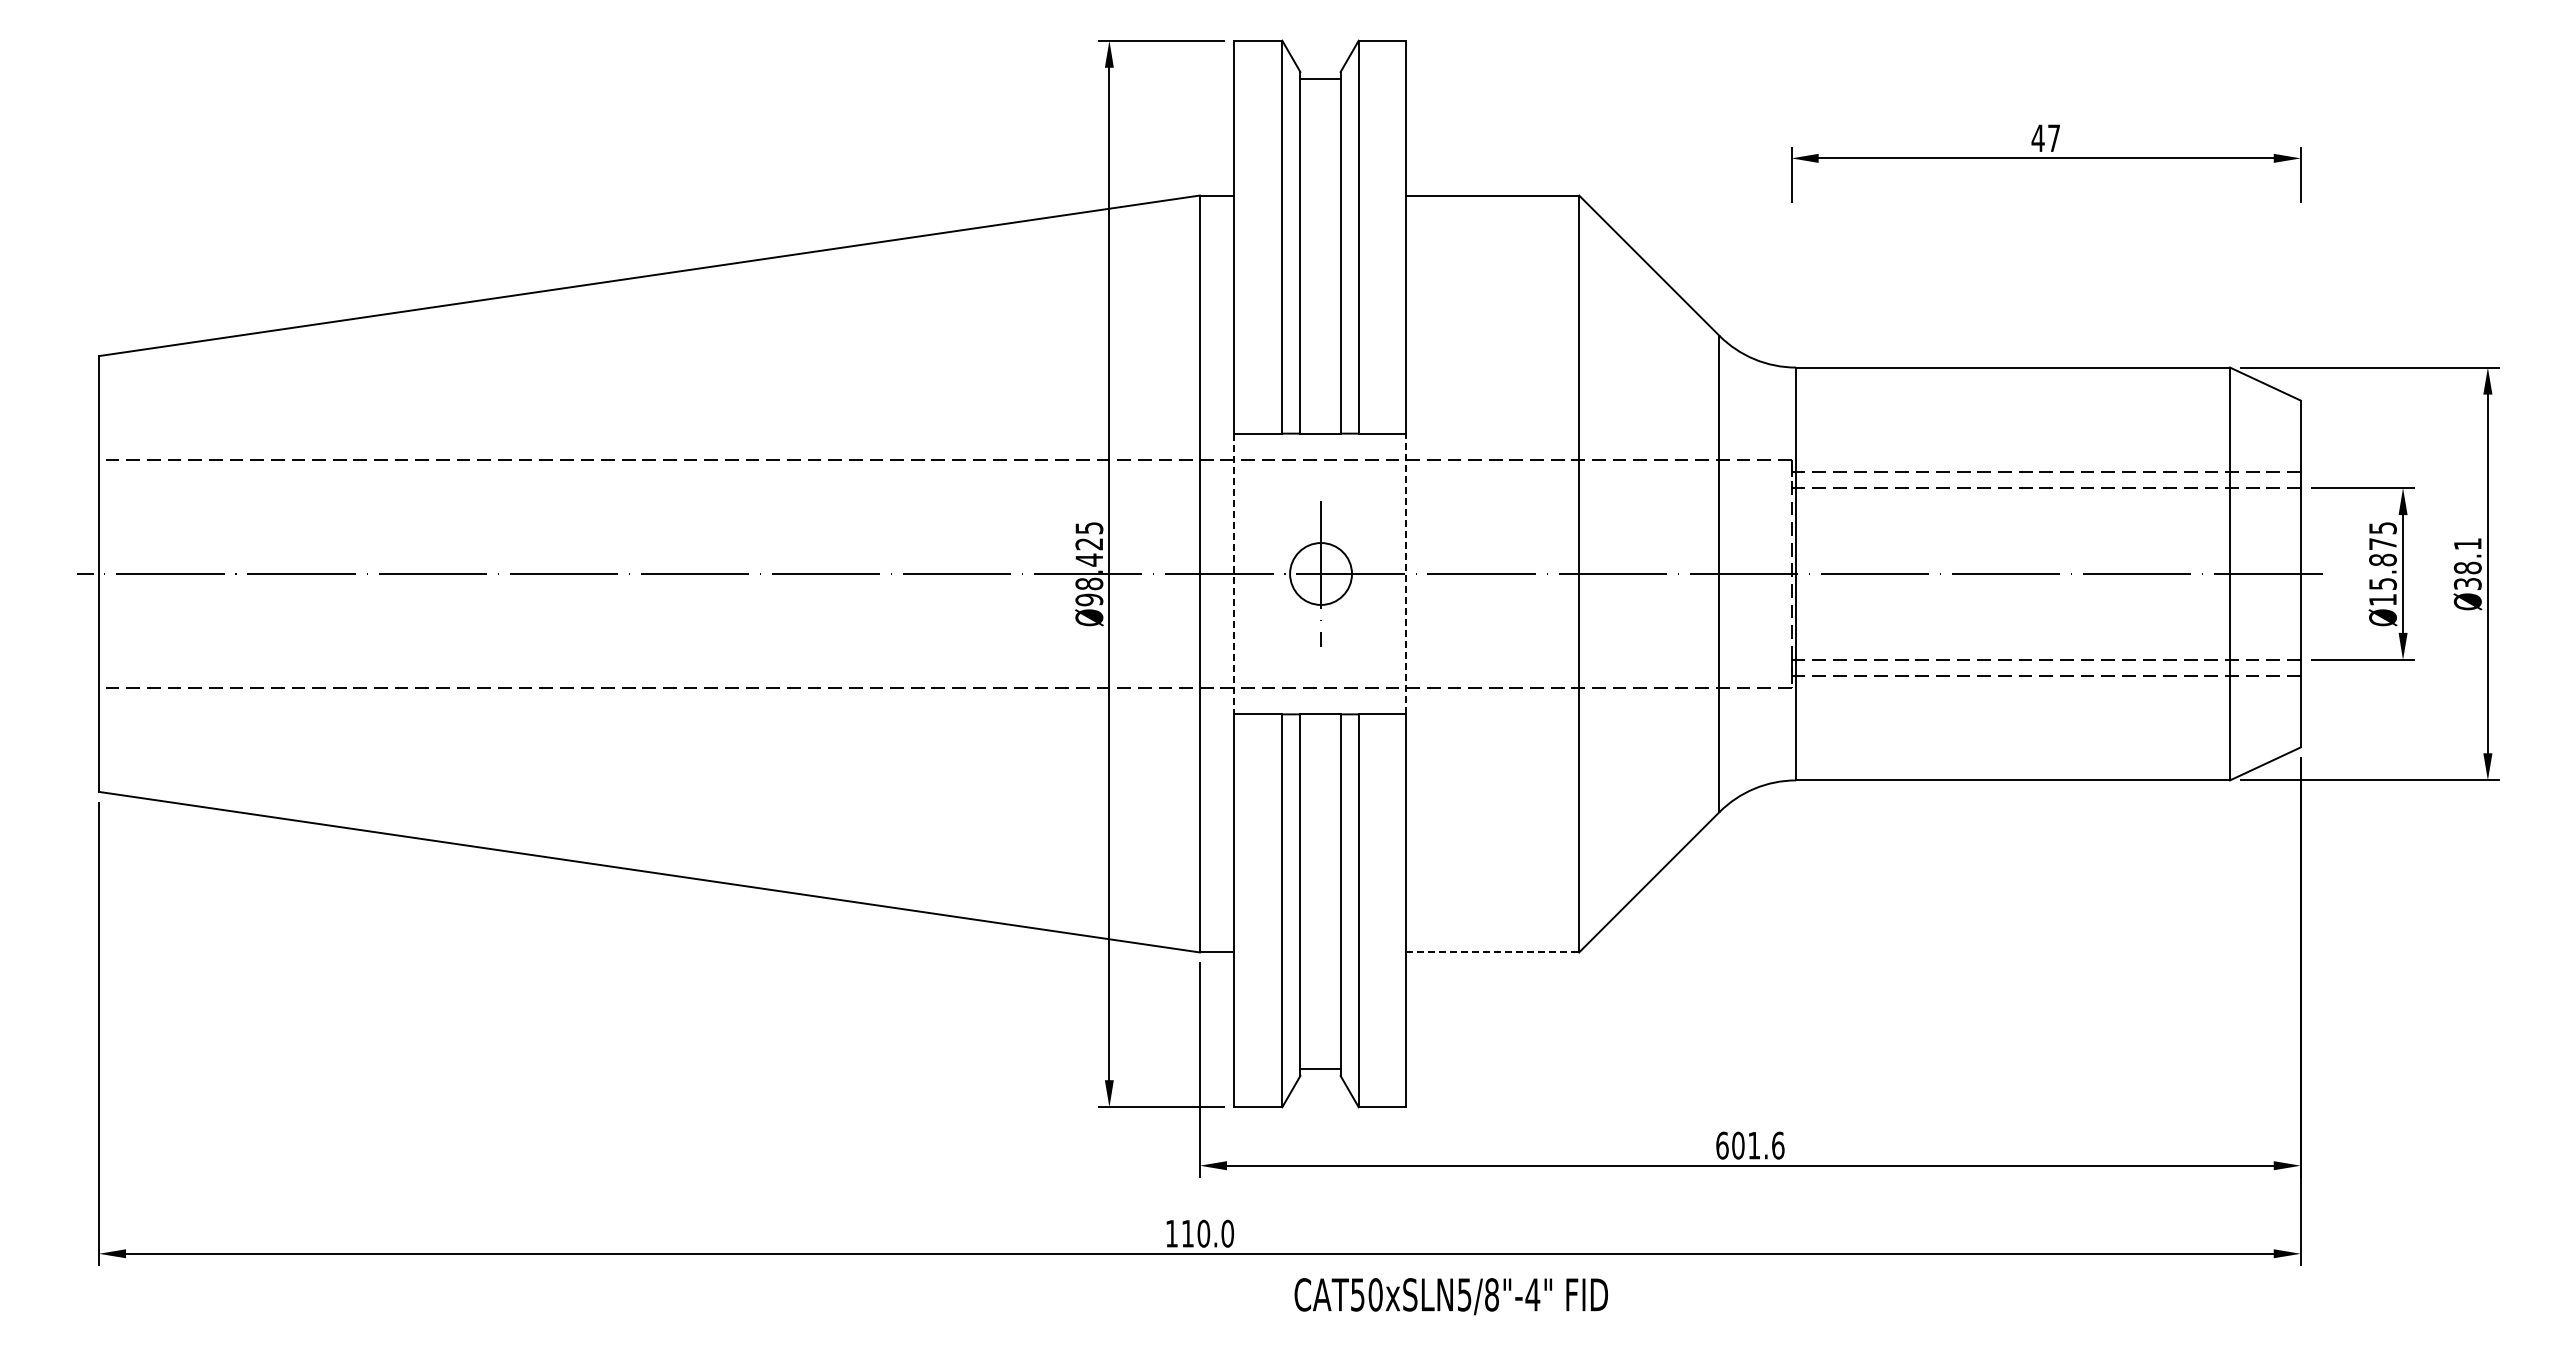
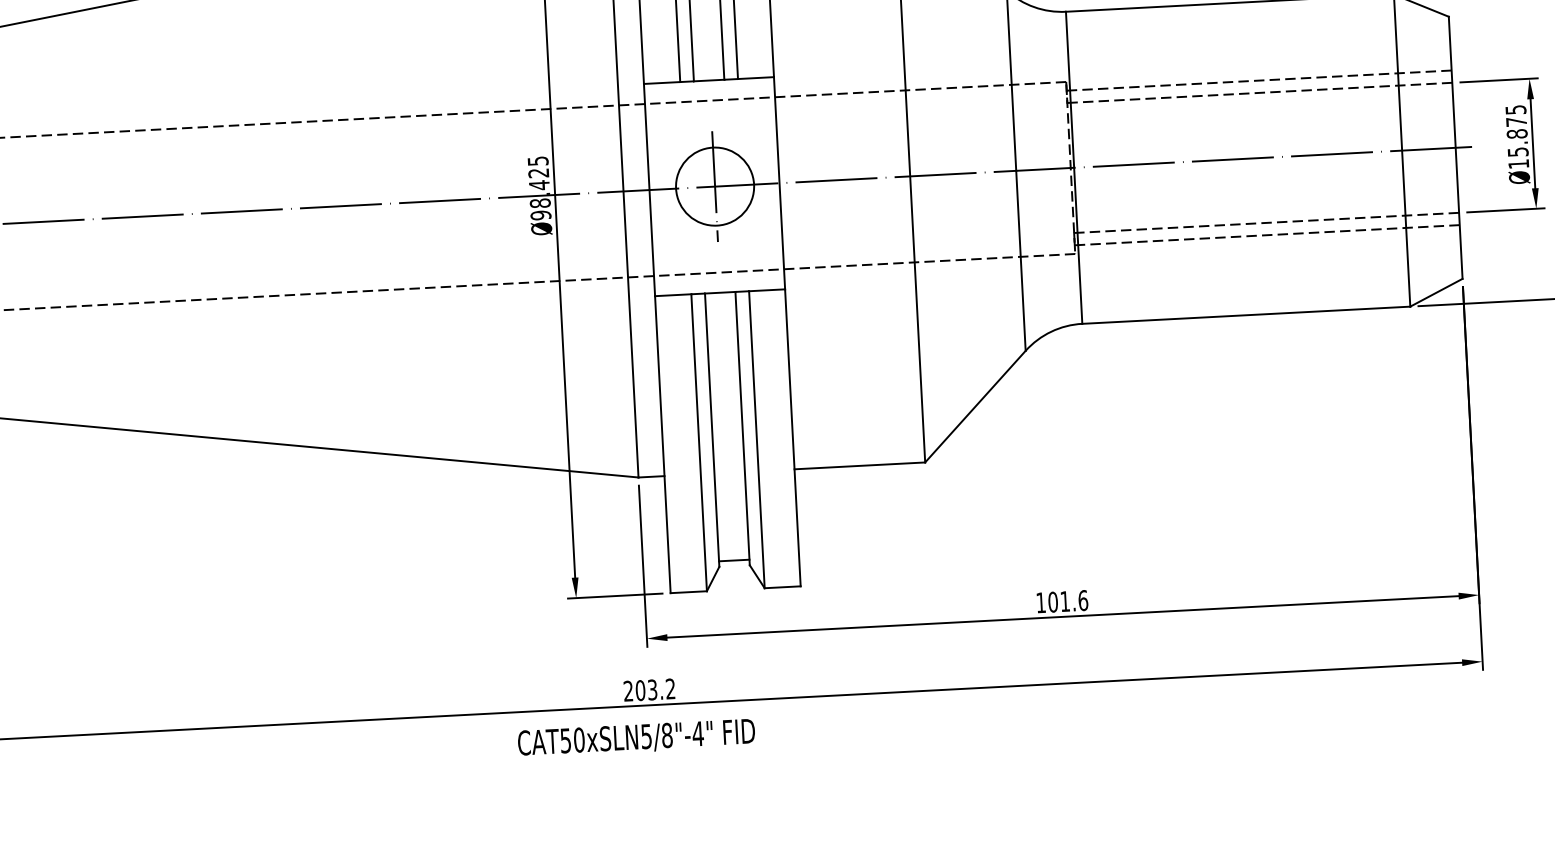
circle: (1320, 573) -> (714, 186), size x1.67
line: (1406, 573) -> (779, 182), dashed -> solid
line: (1234, 574) -> (649, 190), dashed -> solid
line: (1493, 952) -> (860, 465), dashed -> solid
text: (1722, 1145) -> (1041, 602), 601.6 -> 101.6
text: (1199, 1233) -> (649, 689), 110.0 -> 203.2
text: (1450, 1296) -> (635, 738), moved

